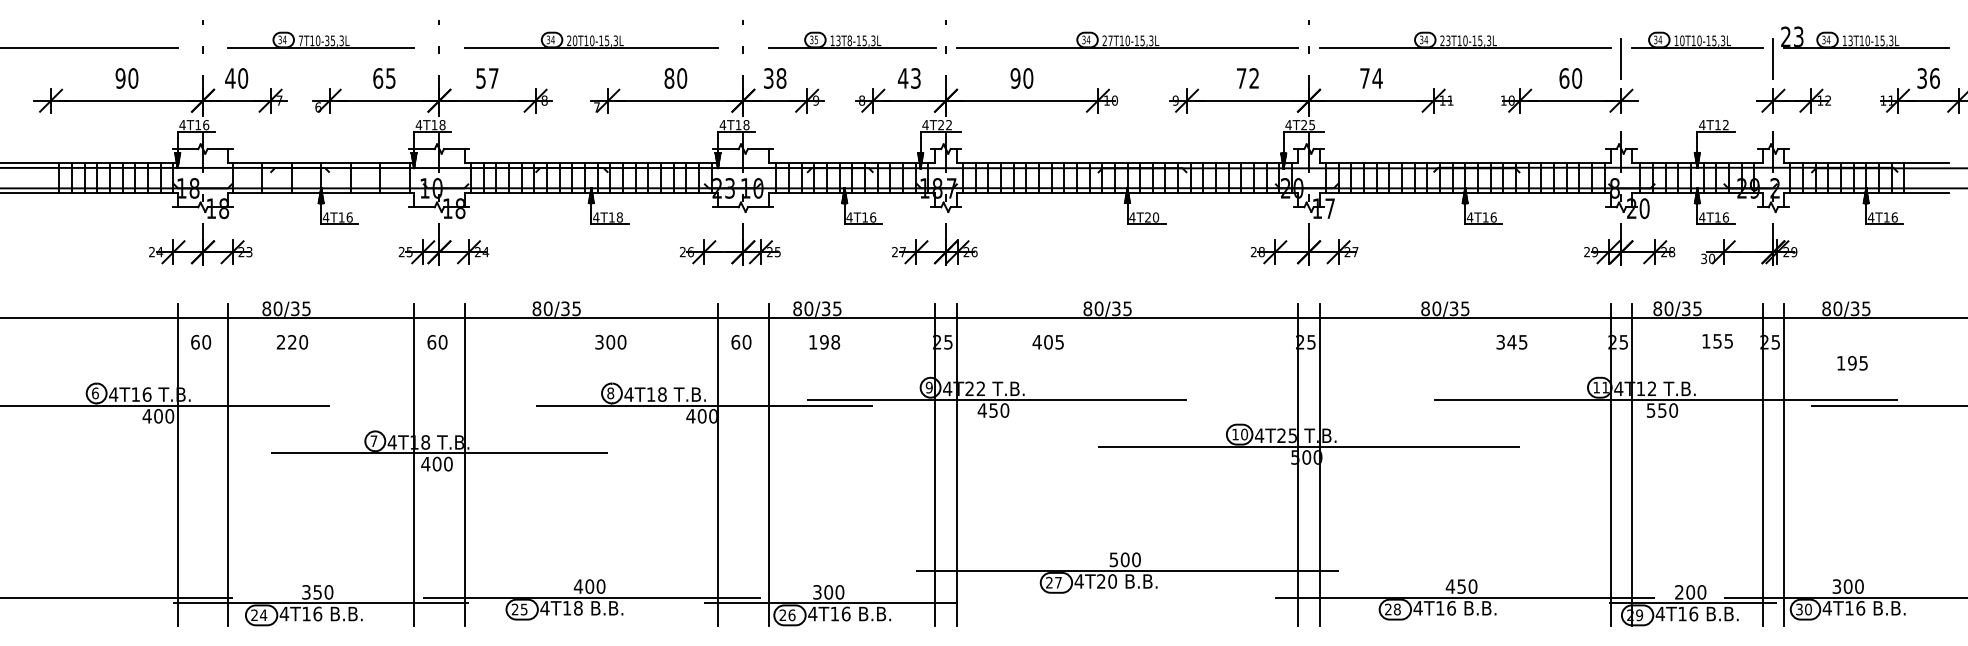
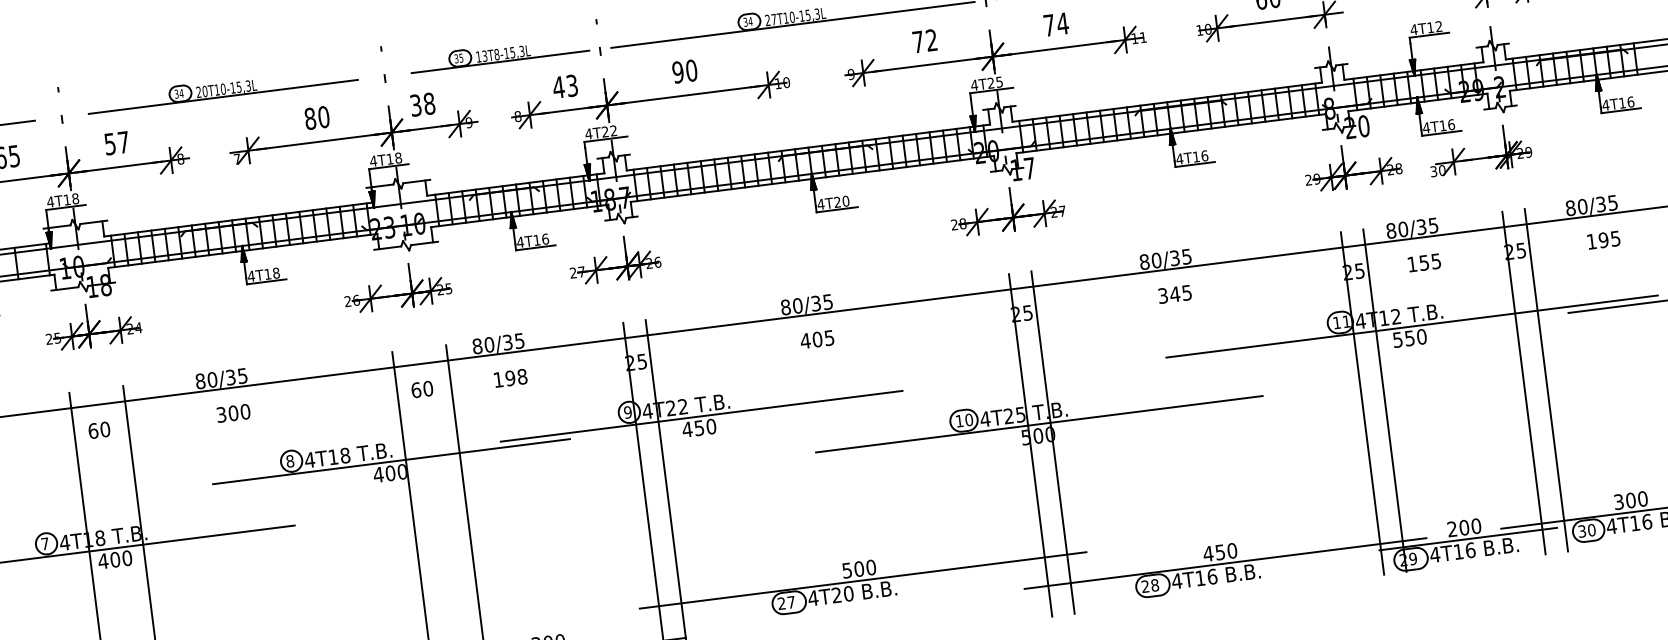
text: (1717, 341) -> (1424, 263), moved
text: (610, 342) -> (233, 413), moved
text: (1047, 342) -> (816, 339), moved
text: (1511, 342) -> (1174, 294), moved
text: (1852, 363) -> (1603, 240), moved

